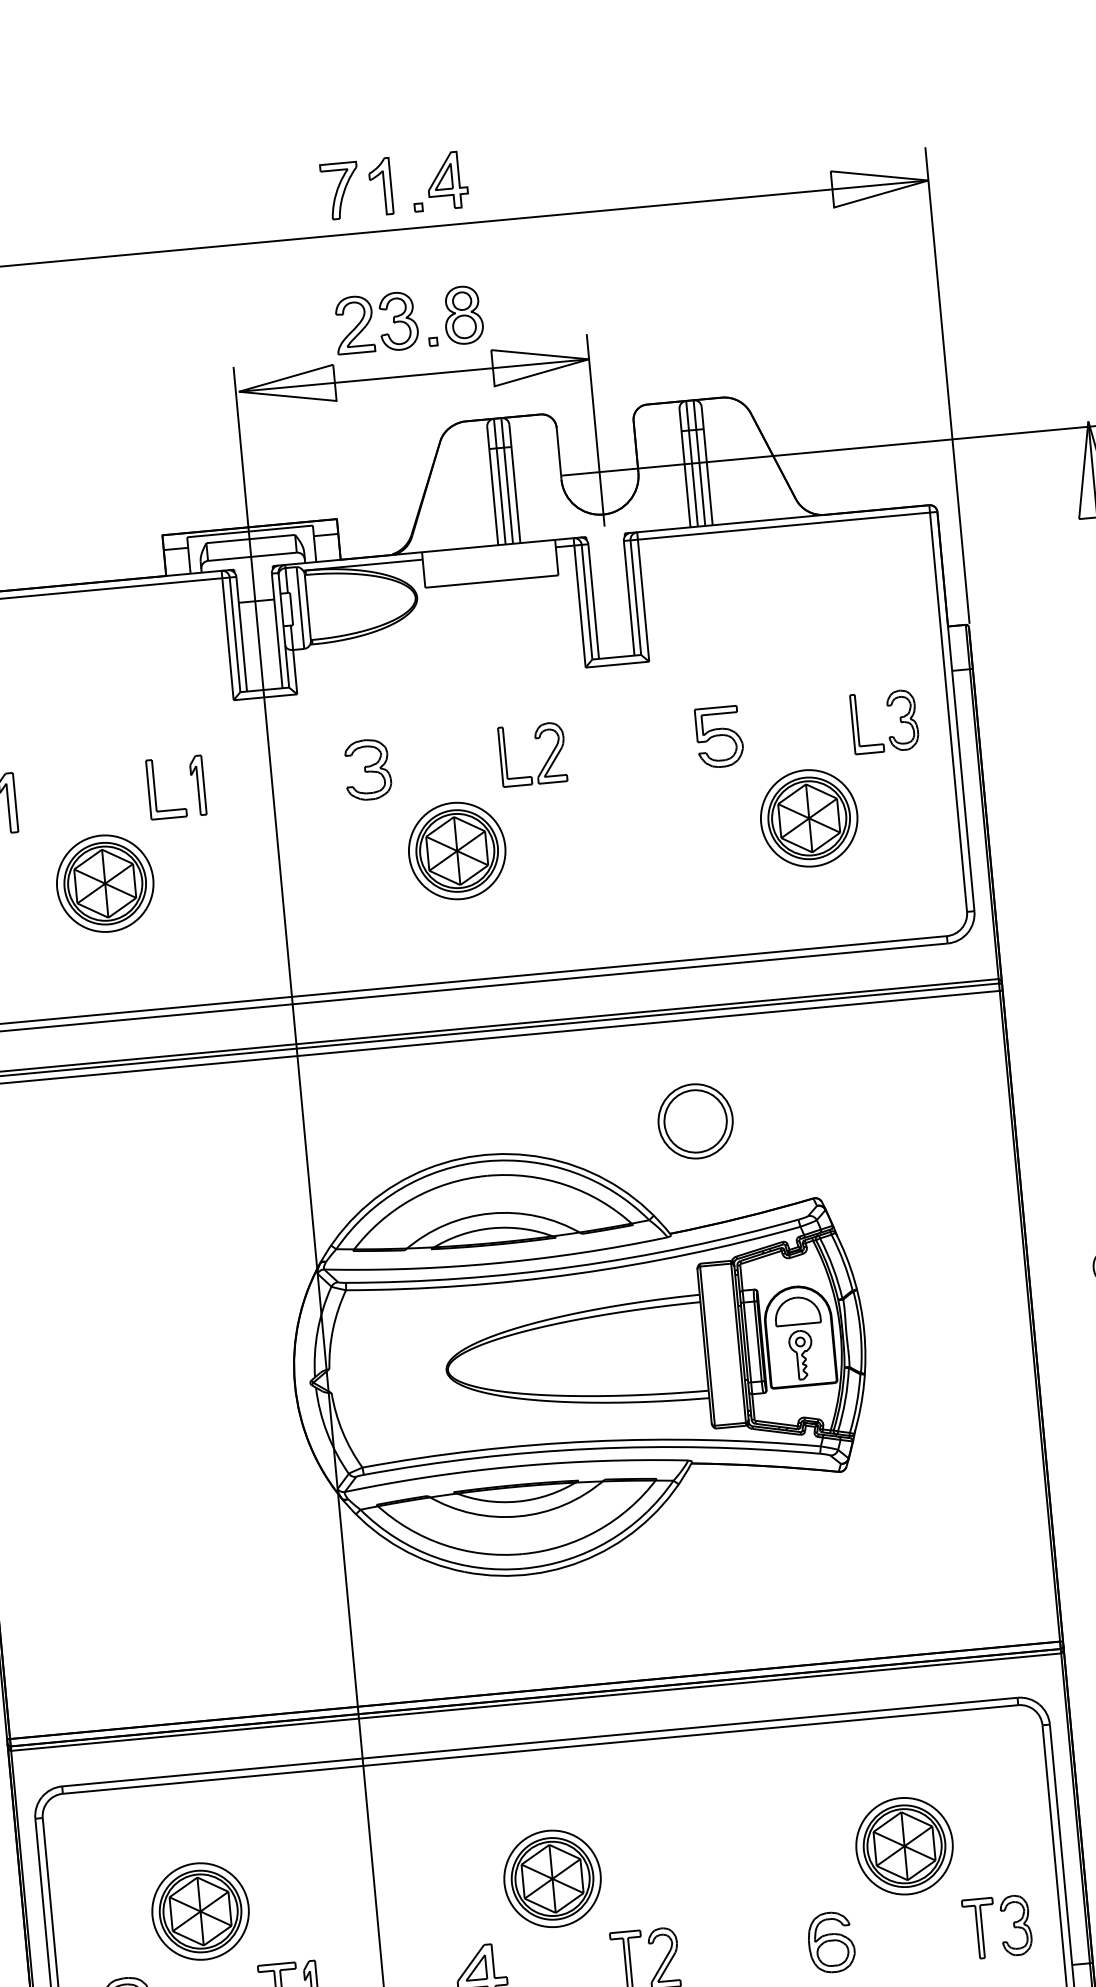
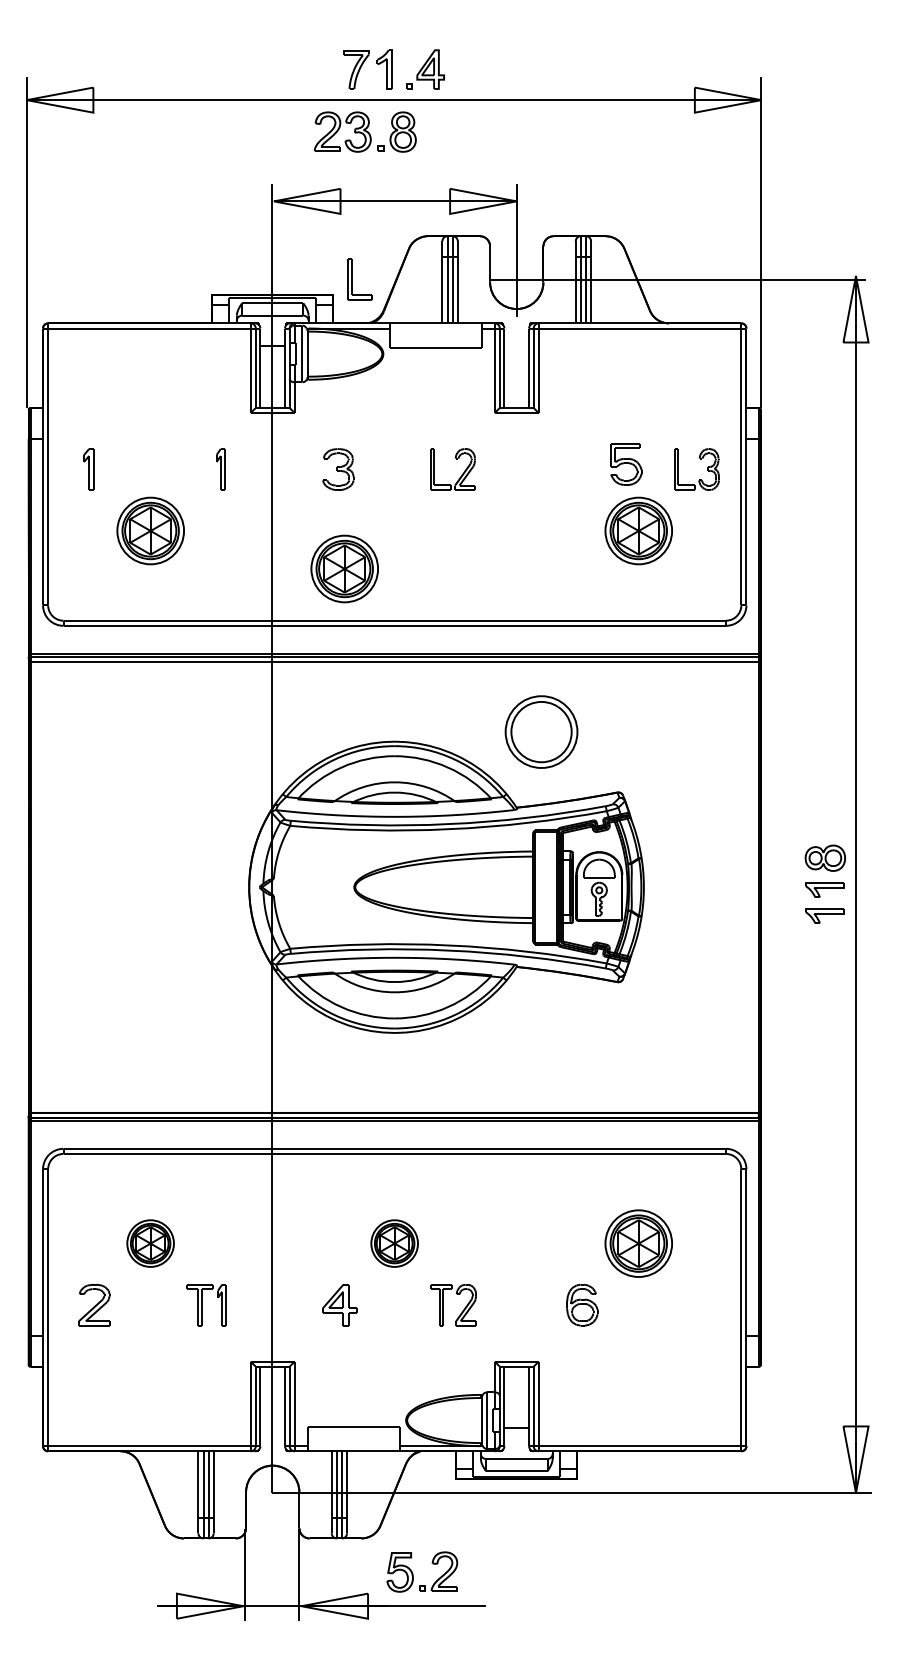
part: (407, 319) -> (364, 131), moved
part: (719, 737) -> (626, 464), moved
part: (155, 789) -> (352, 279), moved
part: (456, 850) -> (344, 568), moved
part: (694, 1120) -> (540, 731), size x1.4
part: (552, 1878) -> (394, 1243), size x0.7
part: (200, 1911) -> (150, 1243), size x0.7
part: (982, 1927) -> (687, 1304), removed

